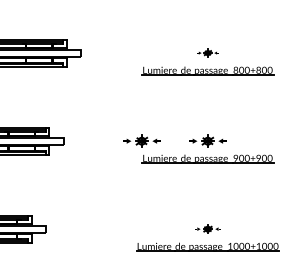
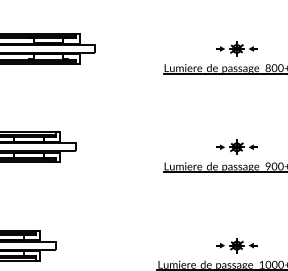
part: (207, 52) -> (236, 48), size x1.67
part: (141, 140) -> (162, 146), removed
part: (207, 228) -> (236, 244), size x1.43

